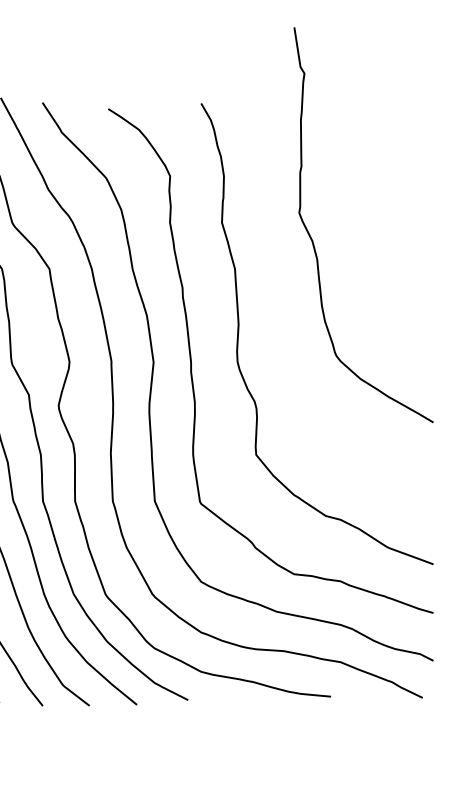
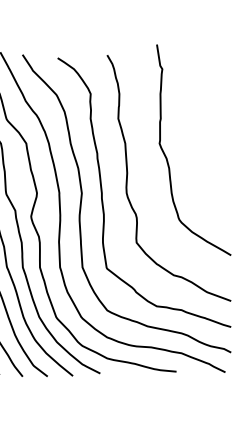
curve: (314, 239) -> (167, 157), moved

